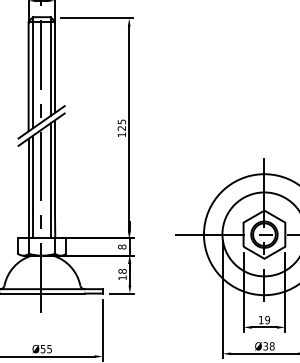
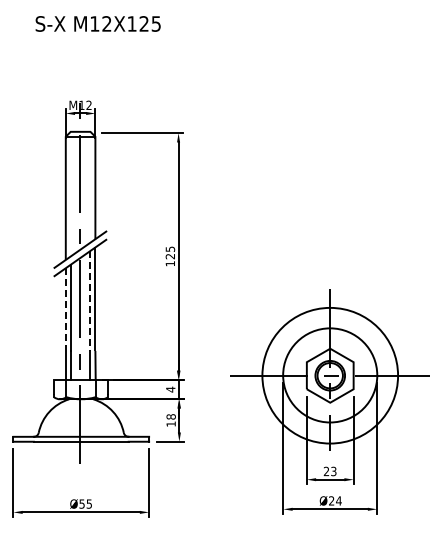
line: (50, 65) -> (90, 186), removed
line: (32, 72) -> (70, 193), removed
line: (50, 167) -> (90, 300), solid -> dashed
line: (28, 176) -> (65, 310), solid -> dashed
text: (121, 246) -> (170, 389), 8 -> 4
text: (263, 319) -> (329, 470), 19 -> 23
text: (269, 345) -> (335, 500), Ø38 -> Ø24

